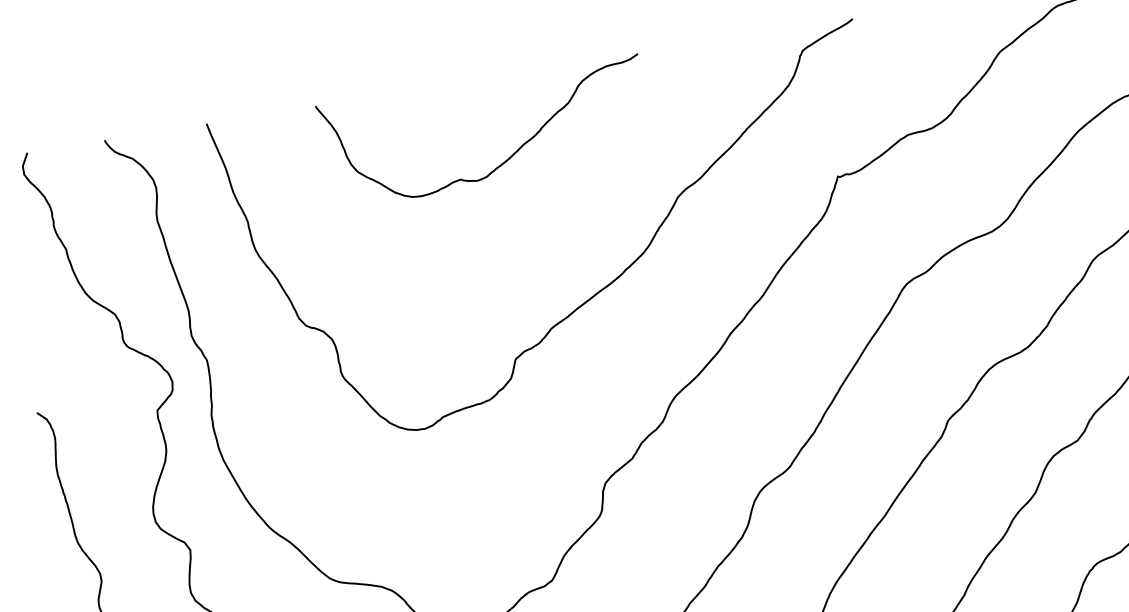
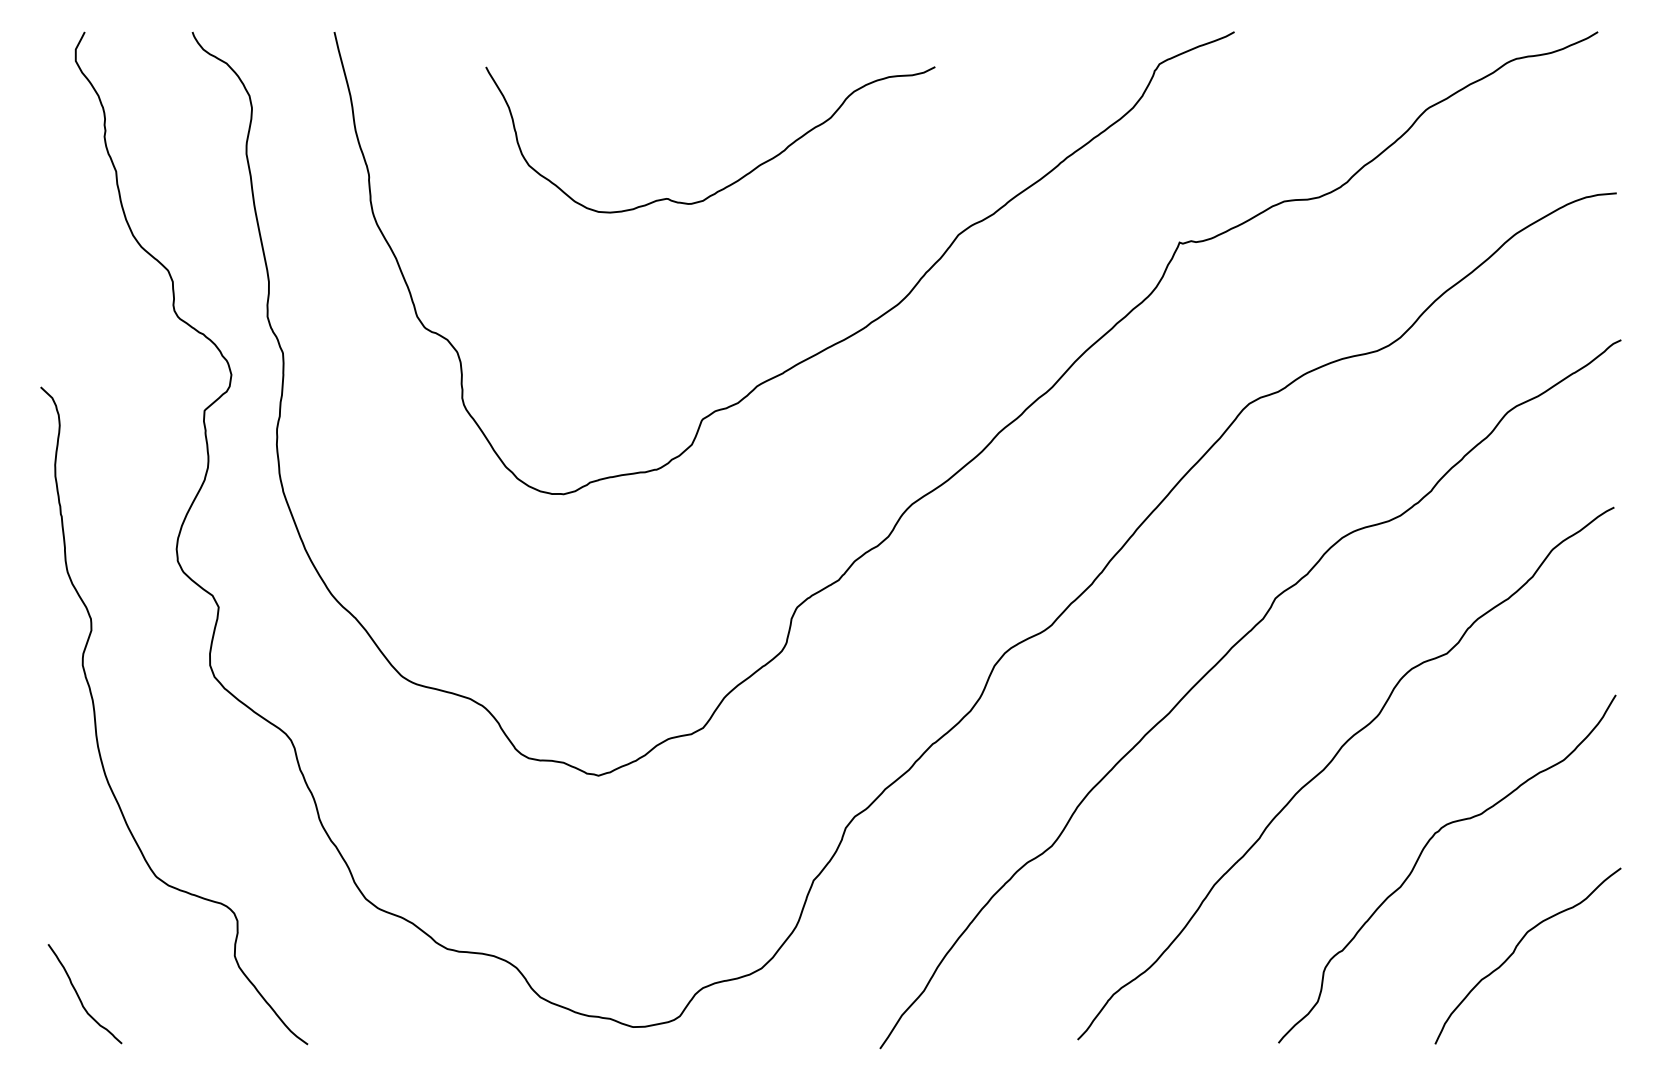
curve: (505, 160) -> (732, 182), moved

